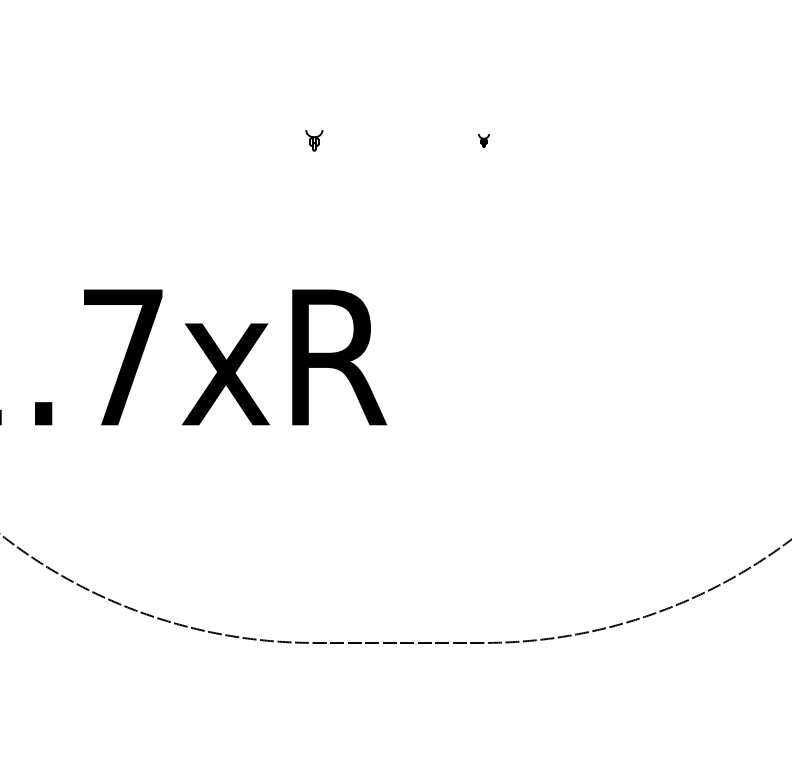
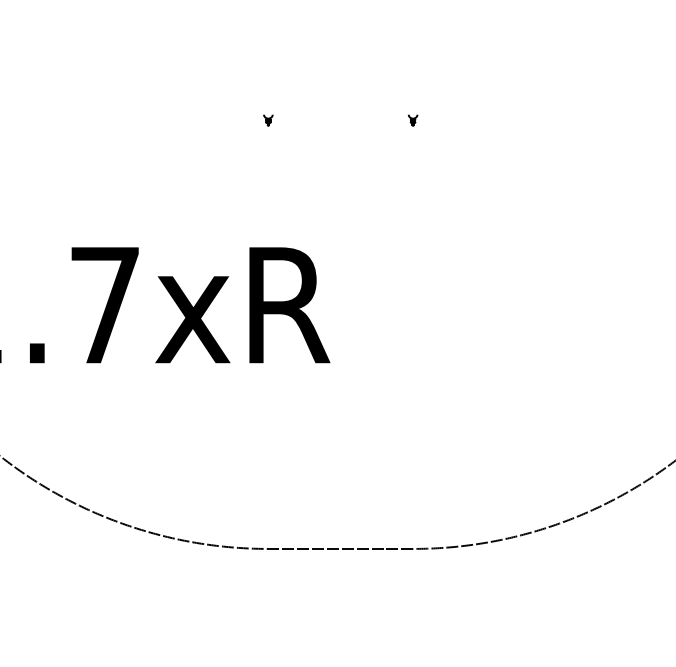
part: (314, 140) -> (268, 120), size x0.62

